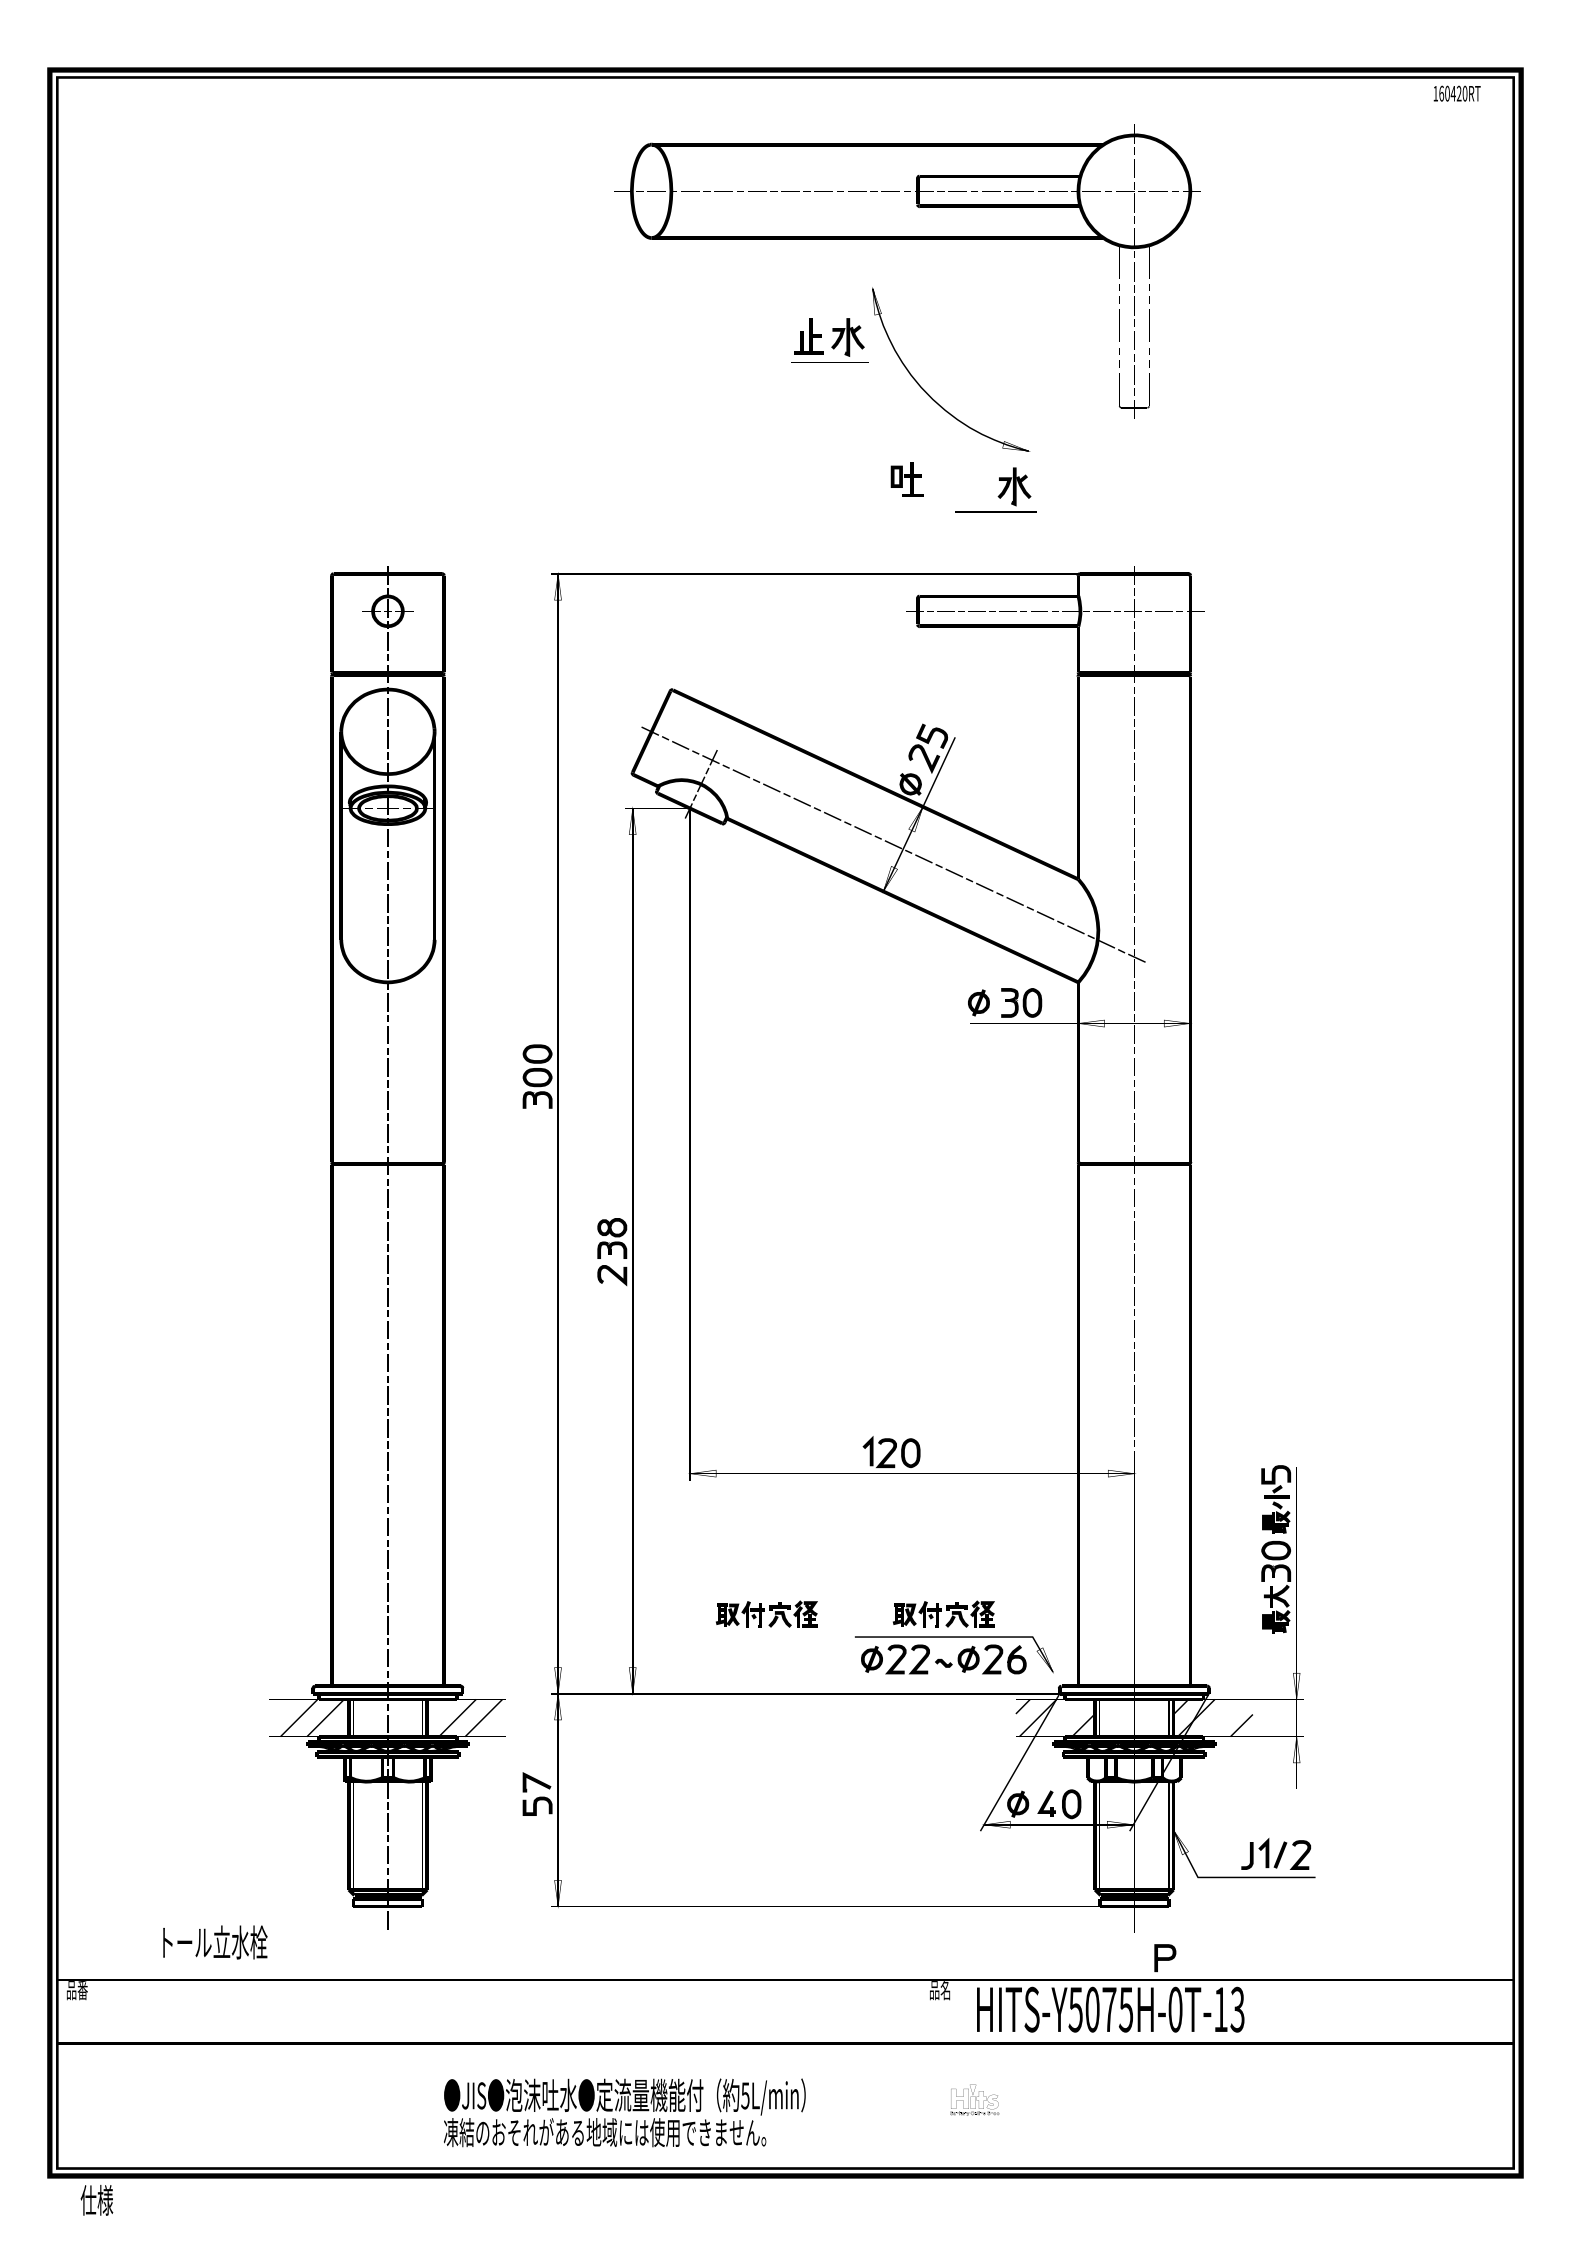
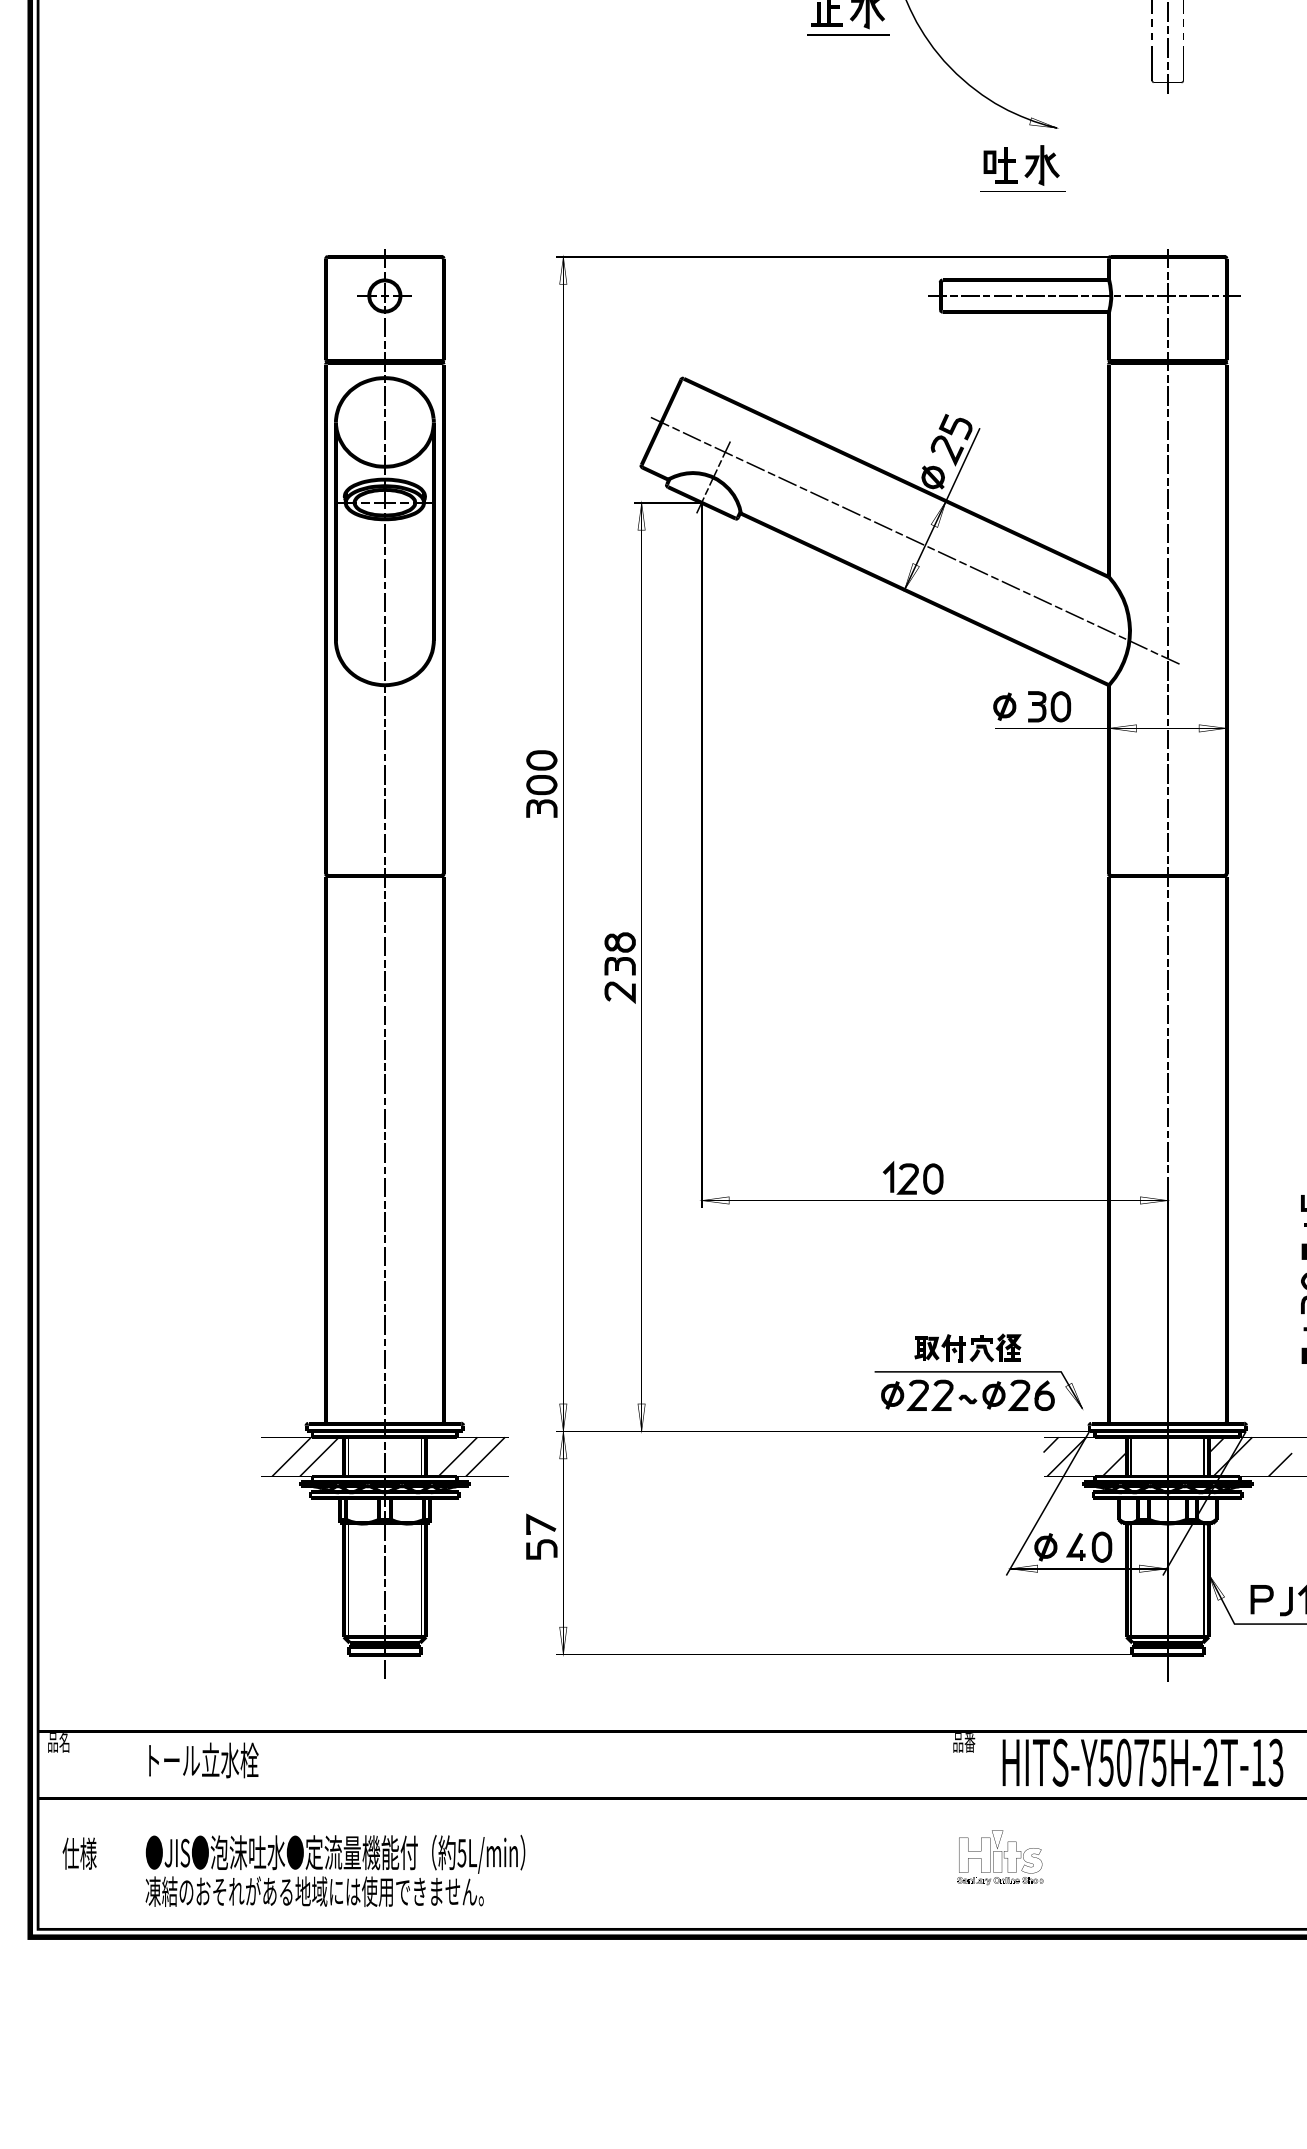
part: (906, 479) -> (1000, 165), moved
part: (766, 1613) -> (781, 1347), removed
text: (215, 1942) -> (204, 1760), moved
curve: (1165, 1958) -> (1262, 1599), moved
text: (82, 1990) -> (64, 1742), 品番 -> 品名
text: (945, 1990) -> (969, 1742), 品名 -> 品番
text: (1175, 2009) -> (1210, 1762), HITS-Y5075H-0T-13 -> HITS-Y5075H-2T-13
part: (974, 2100) -> (1000, 1858), size x1.67
text: (624, 2112) -> (335, 1870), moved
text: (96, 2200) -> (79, 1853), moved

